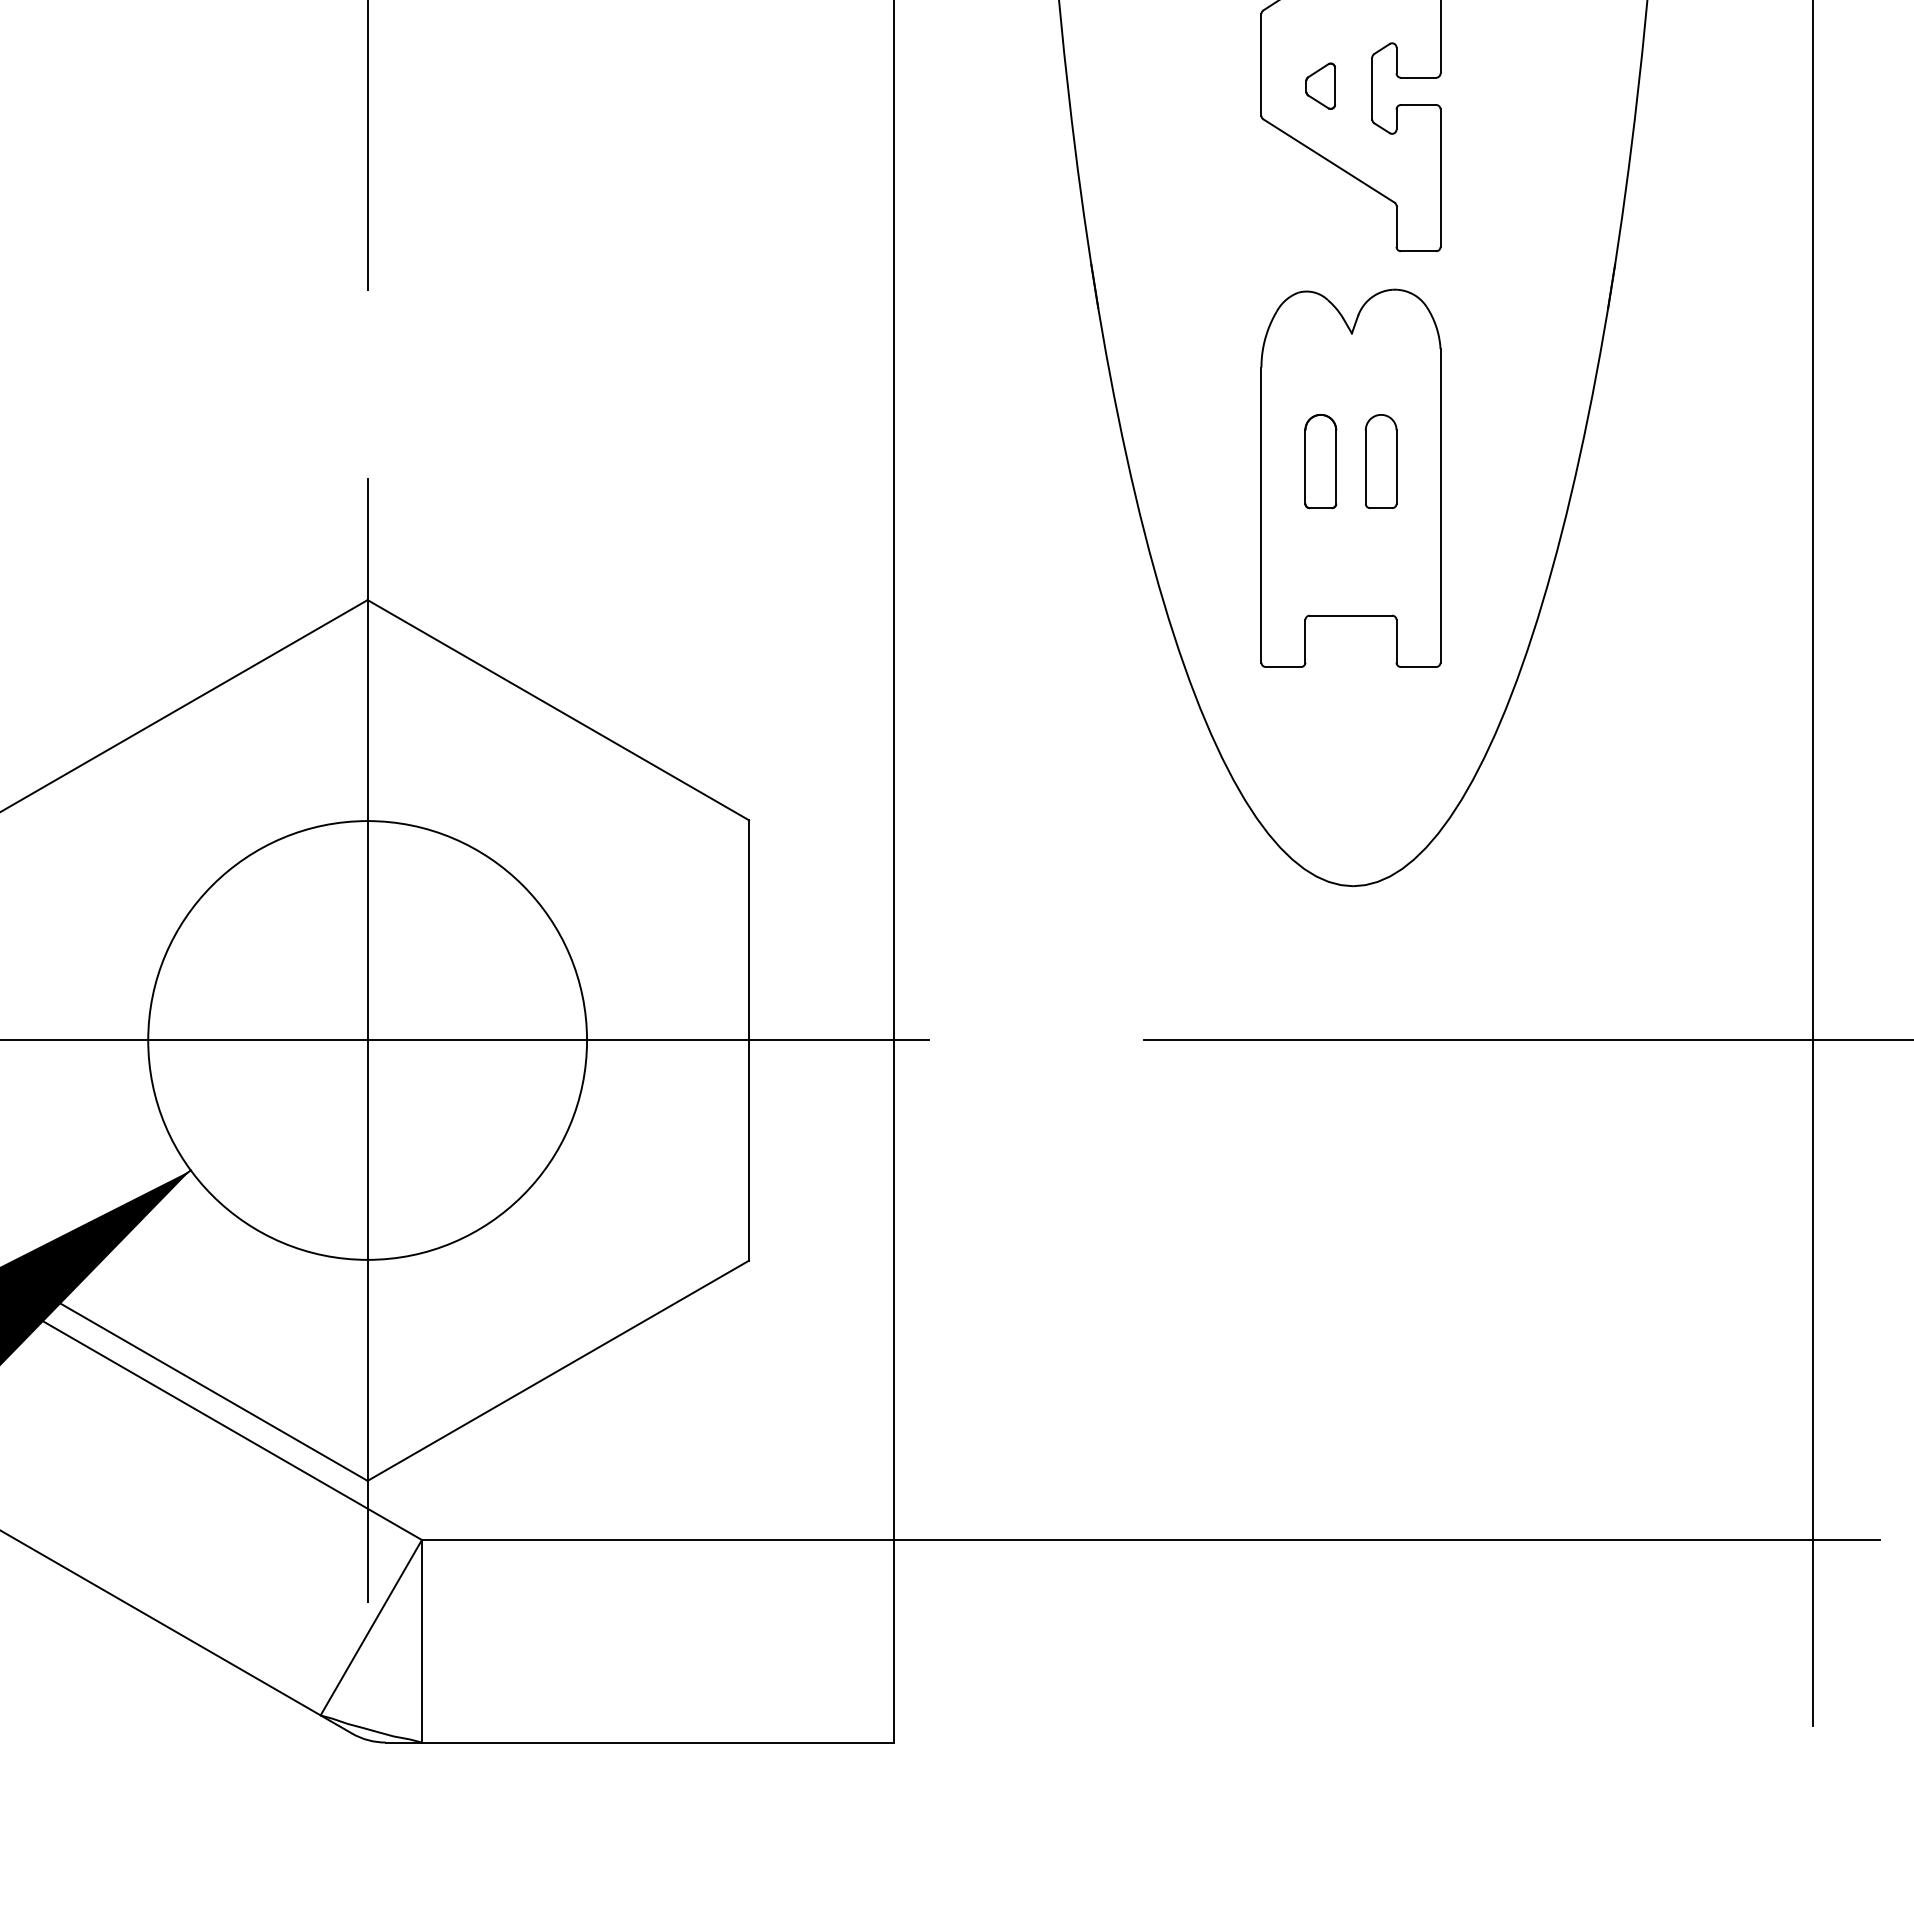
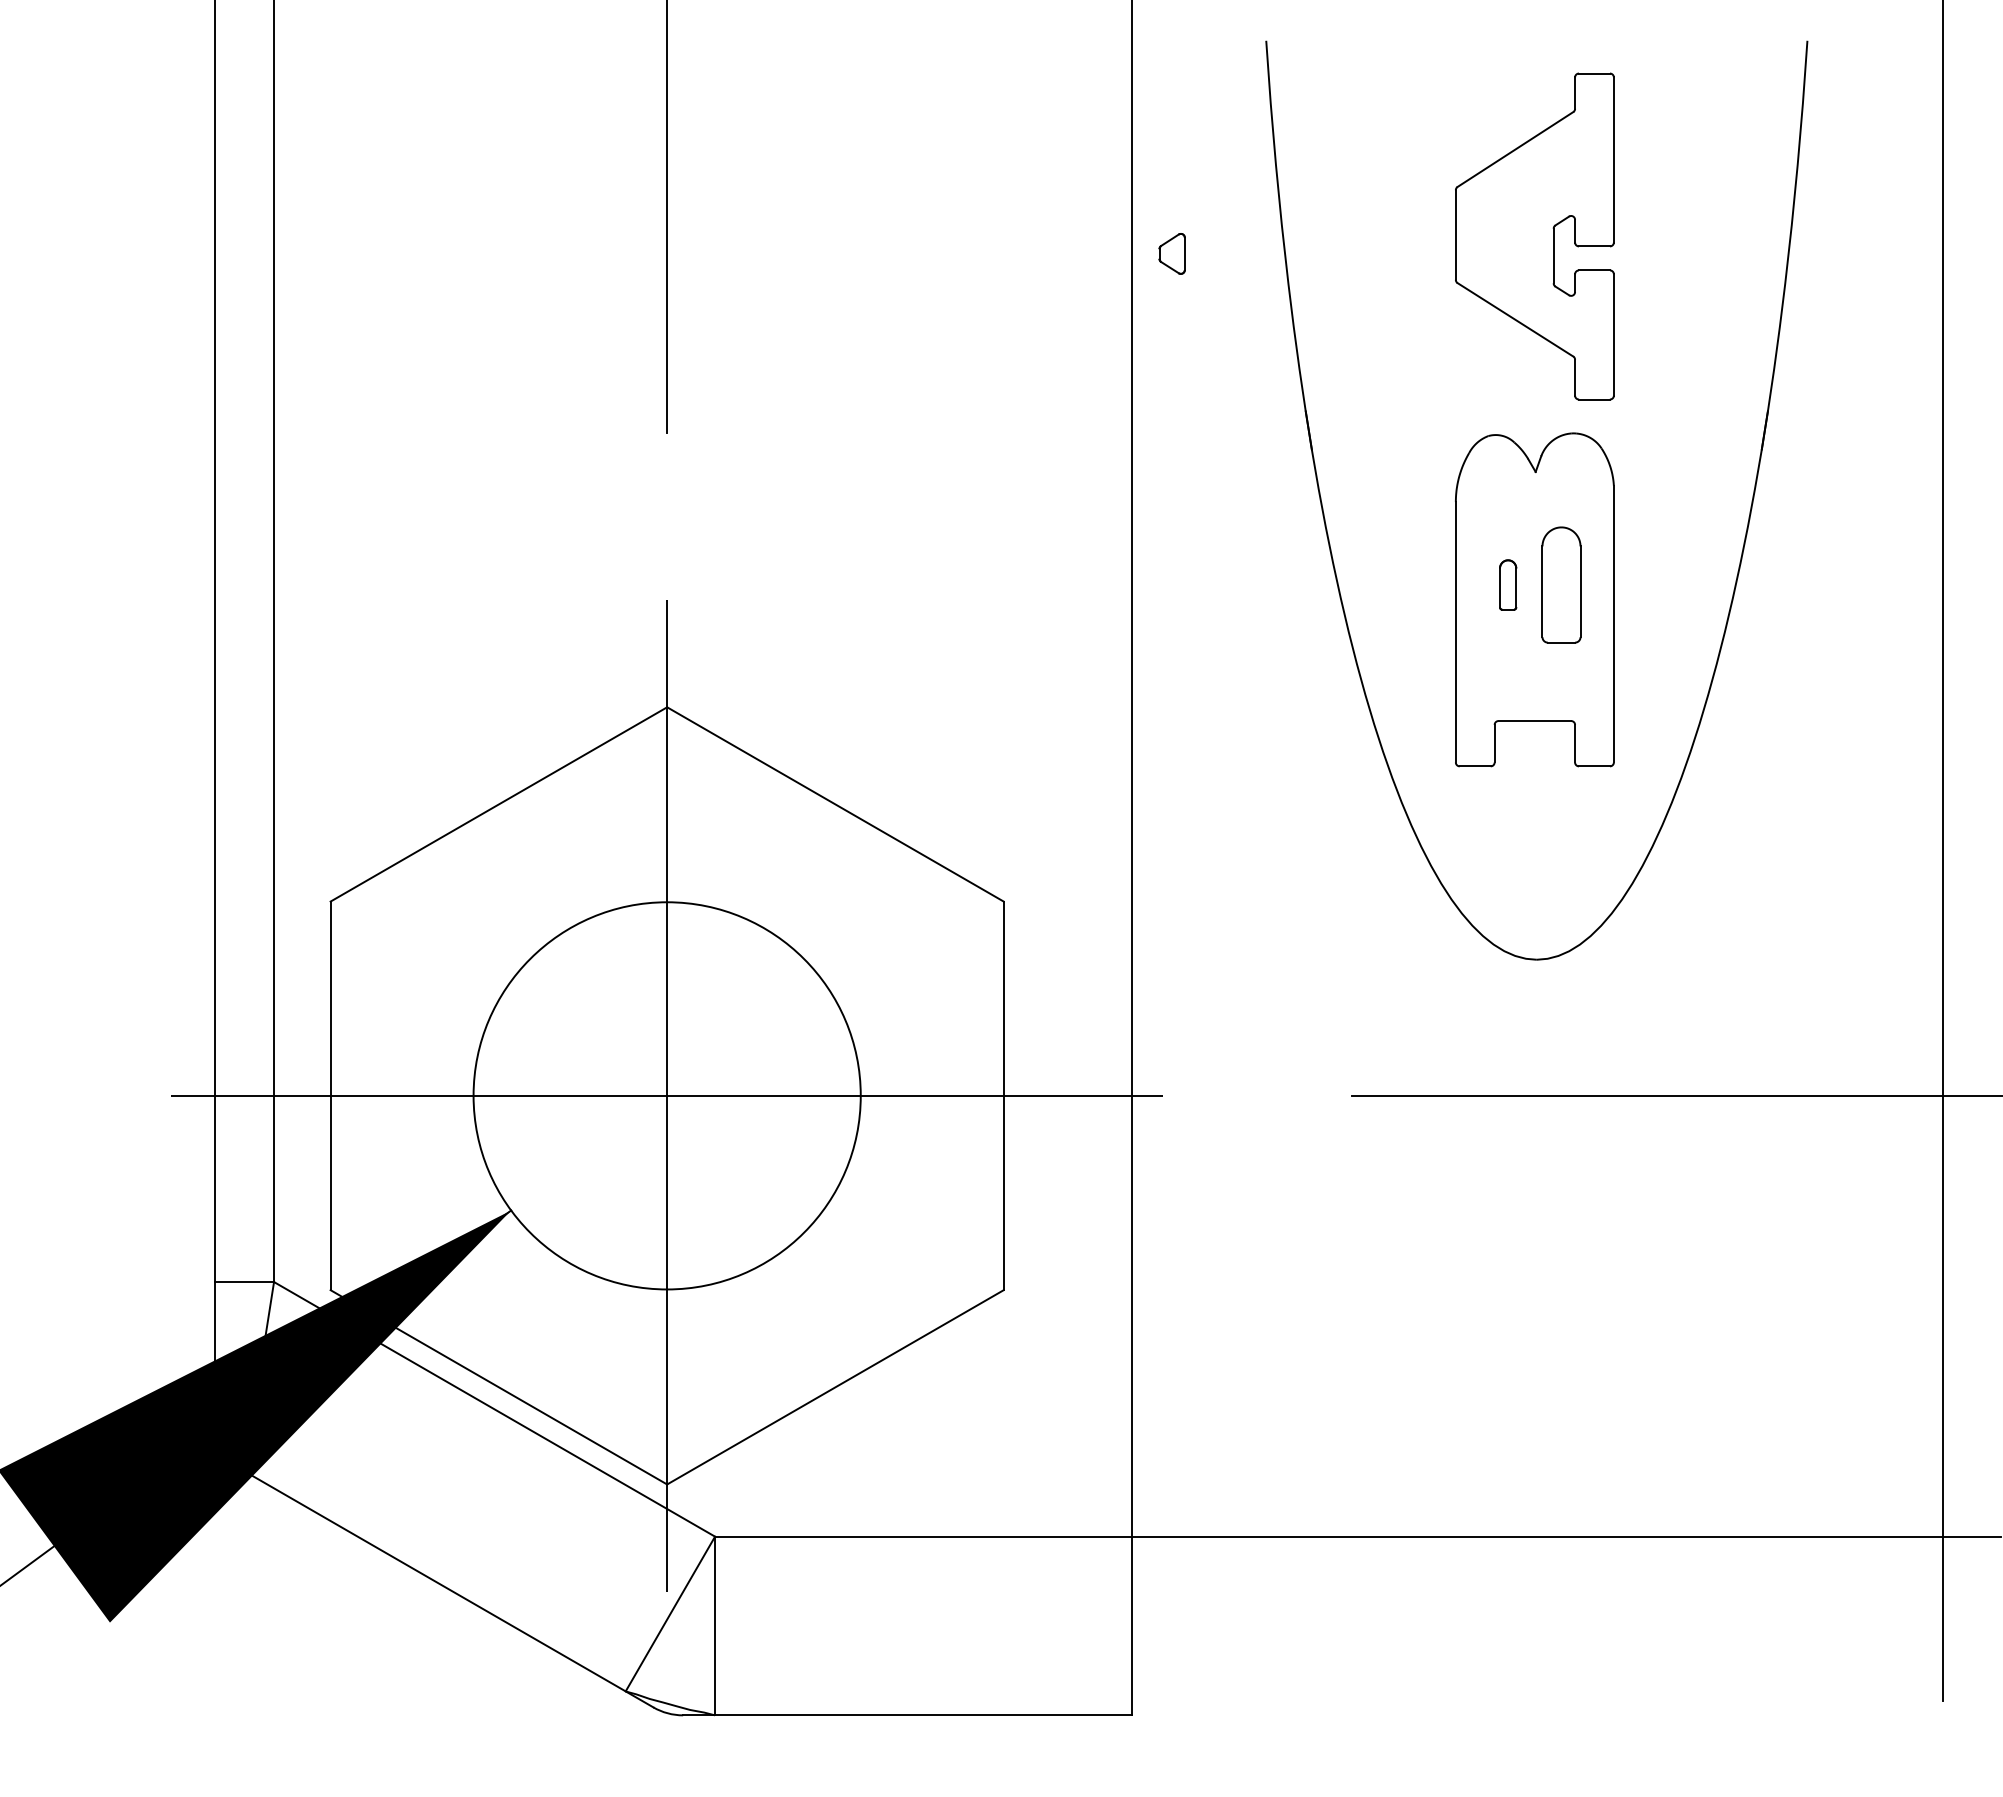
part: (1319, 85) -> (1171, 253), moved
part: (1319, 460) -> (1507, 584), size x0.6
part: (1381, 460) -> (1561, 584), size x1.4

